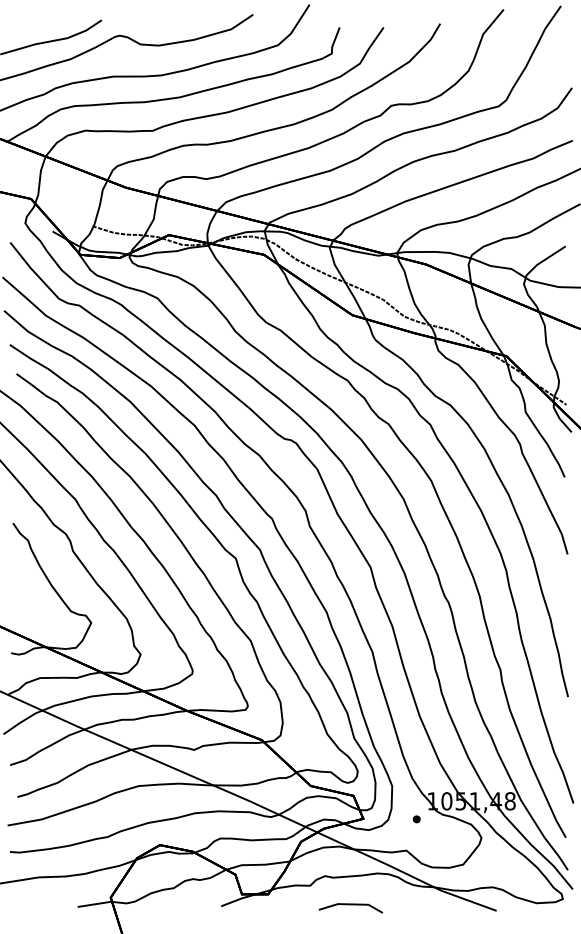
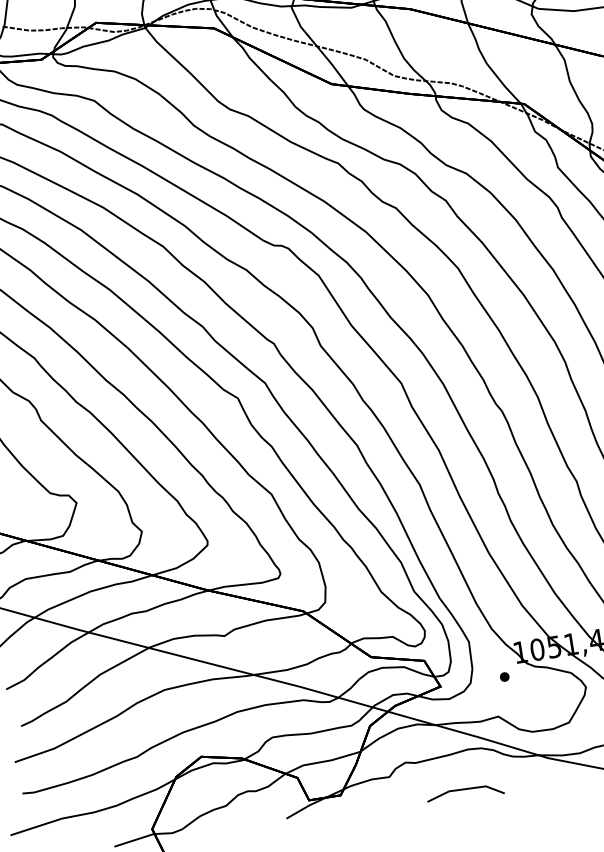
line: (350, 905) -> (464, 790), moved

